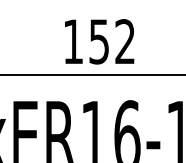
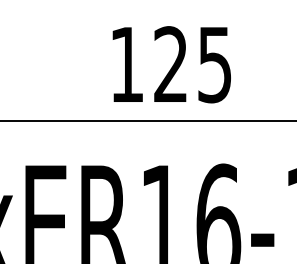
text: (111, 41) -> (191, 64), 152 -> 125

